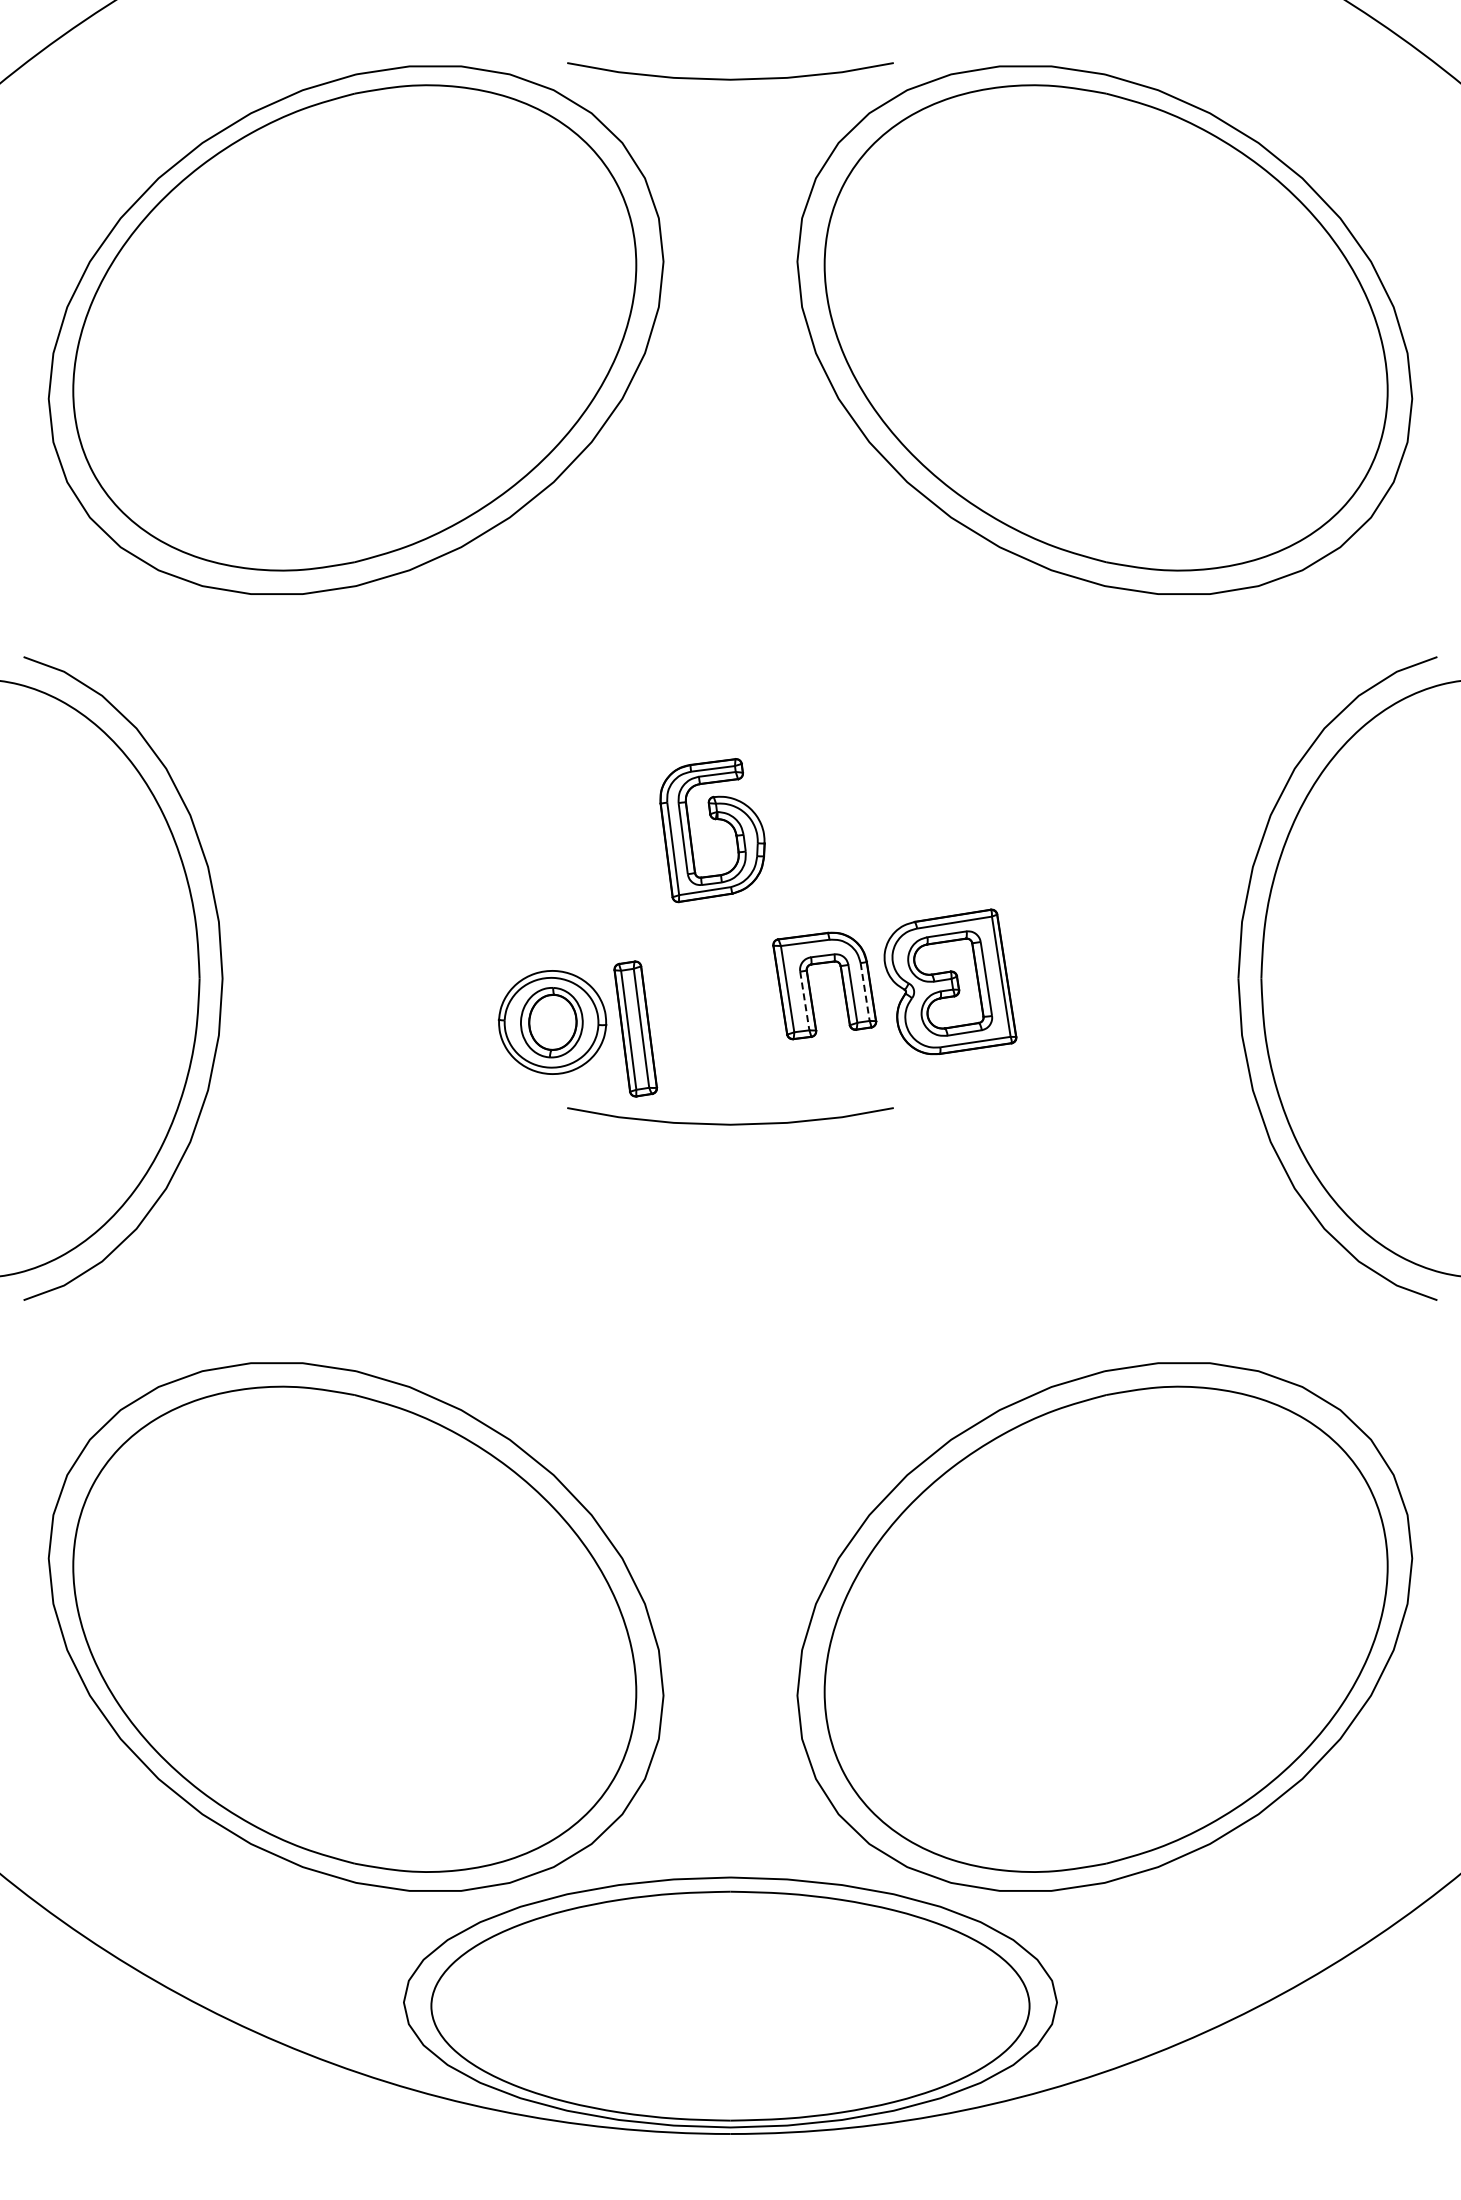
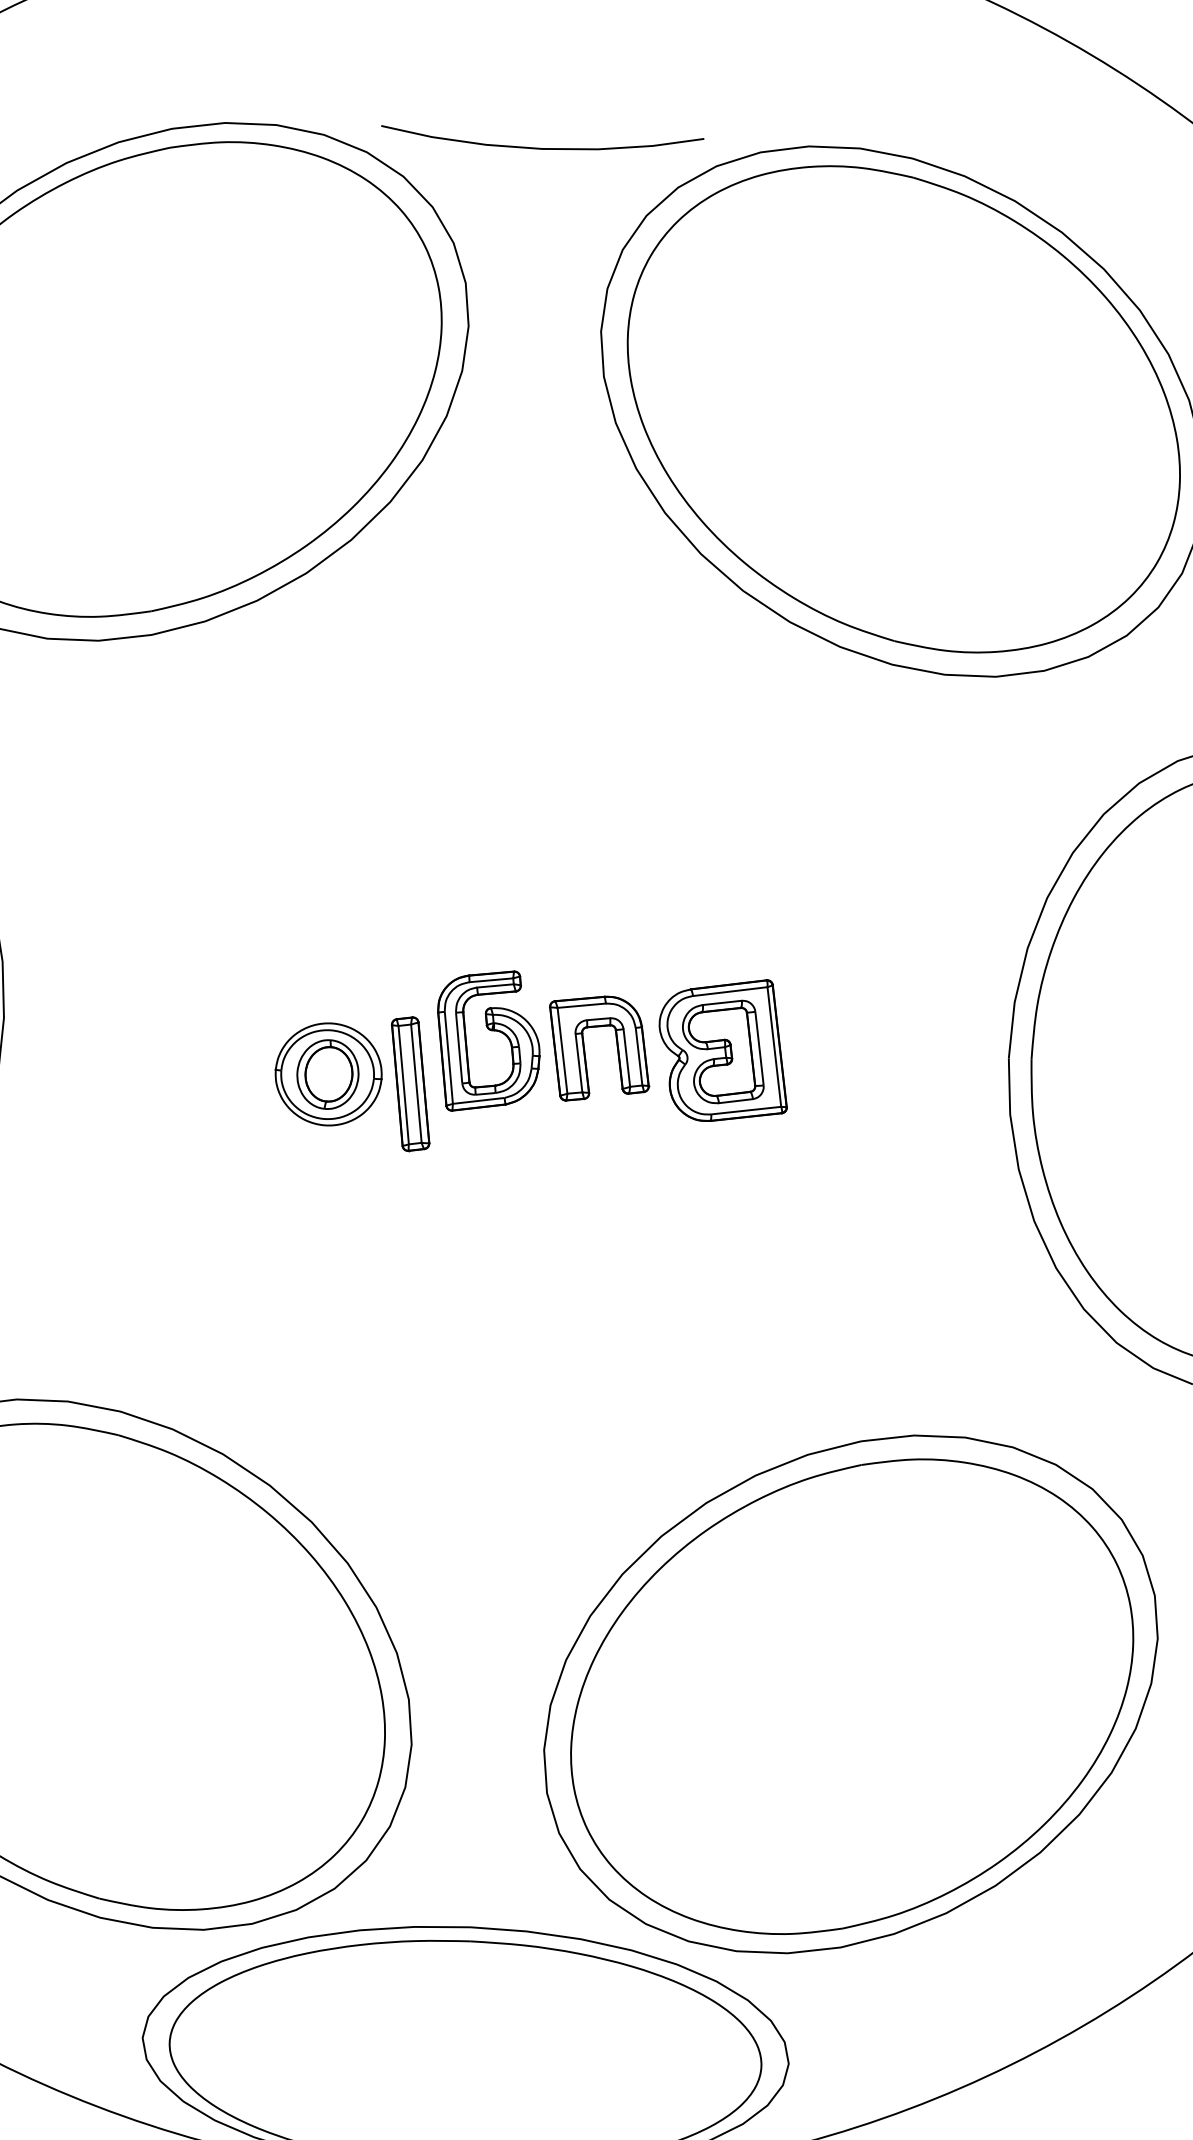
part: (715, 820) -> (491, 1031), moved
line: (865, 992) -> (639, 1057), dashed -> solid
line: (804, 1001) -> (578, 1063), dashed -> solid
curve: (730, 1123) -> (500, 1181), removed

